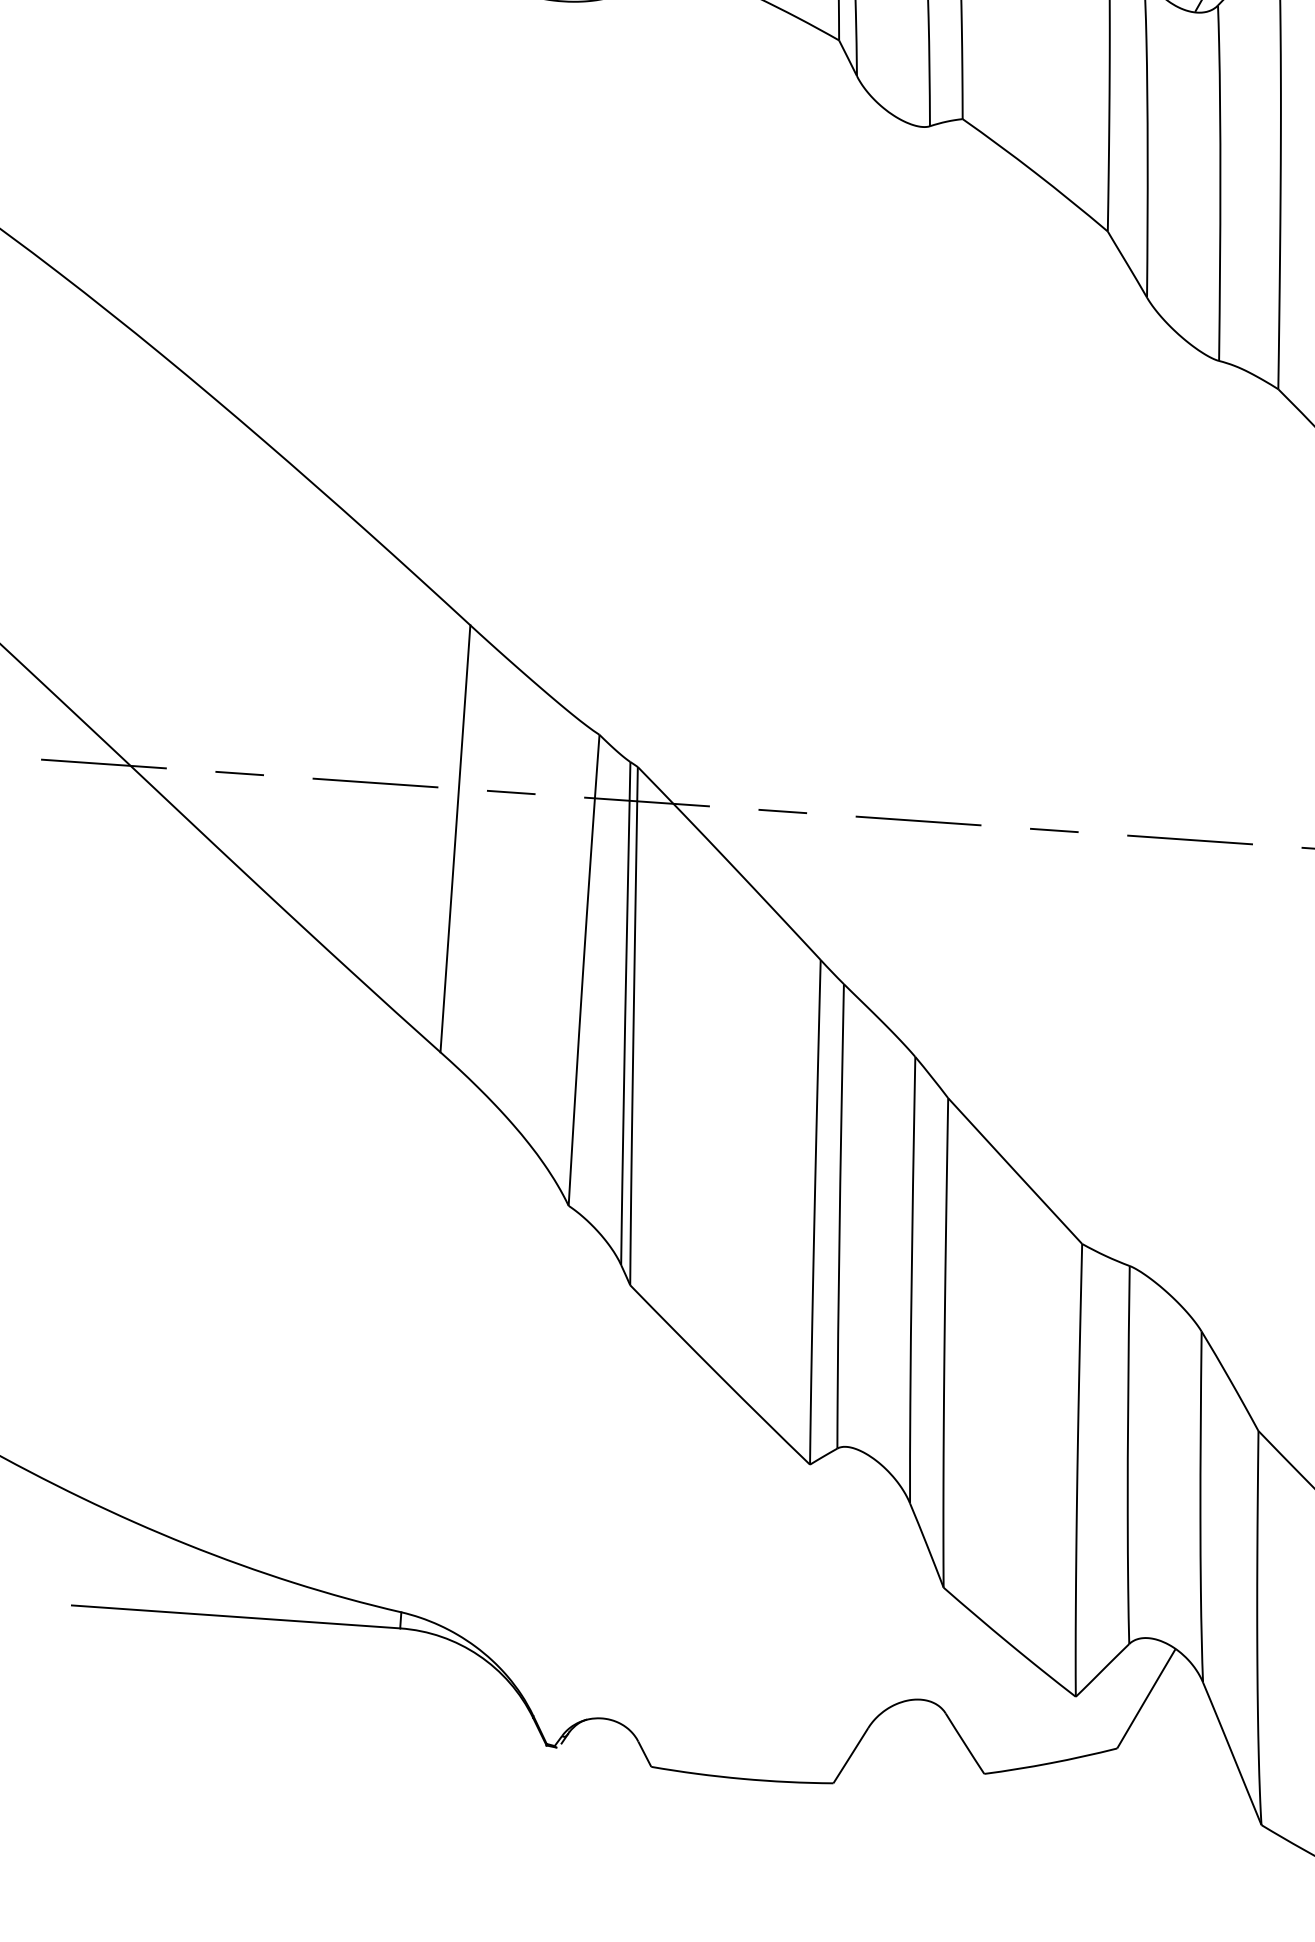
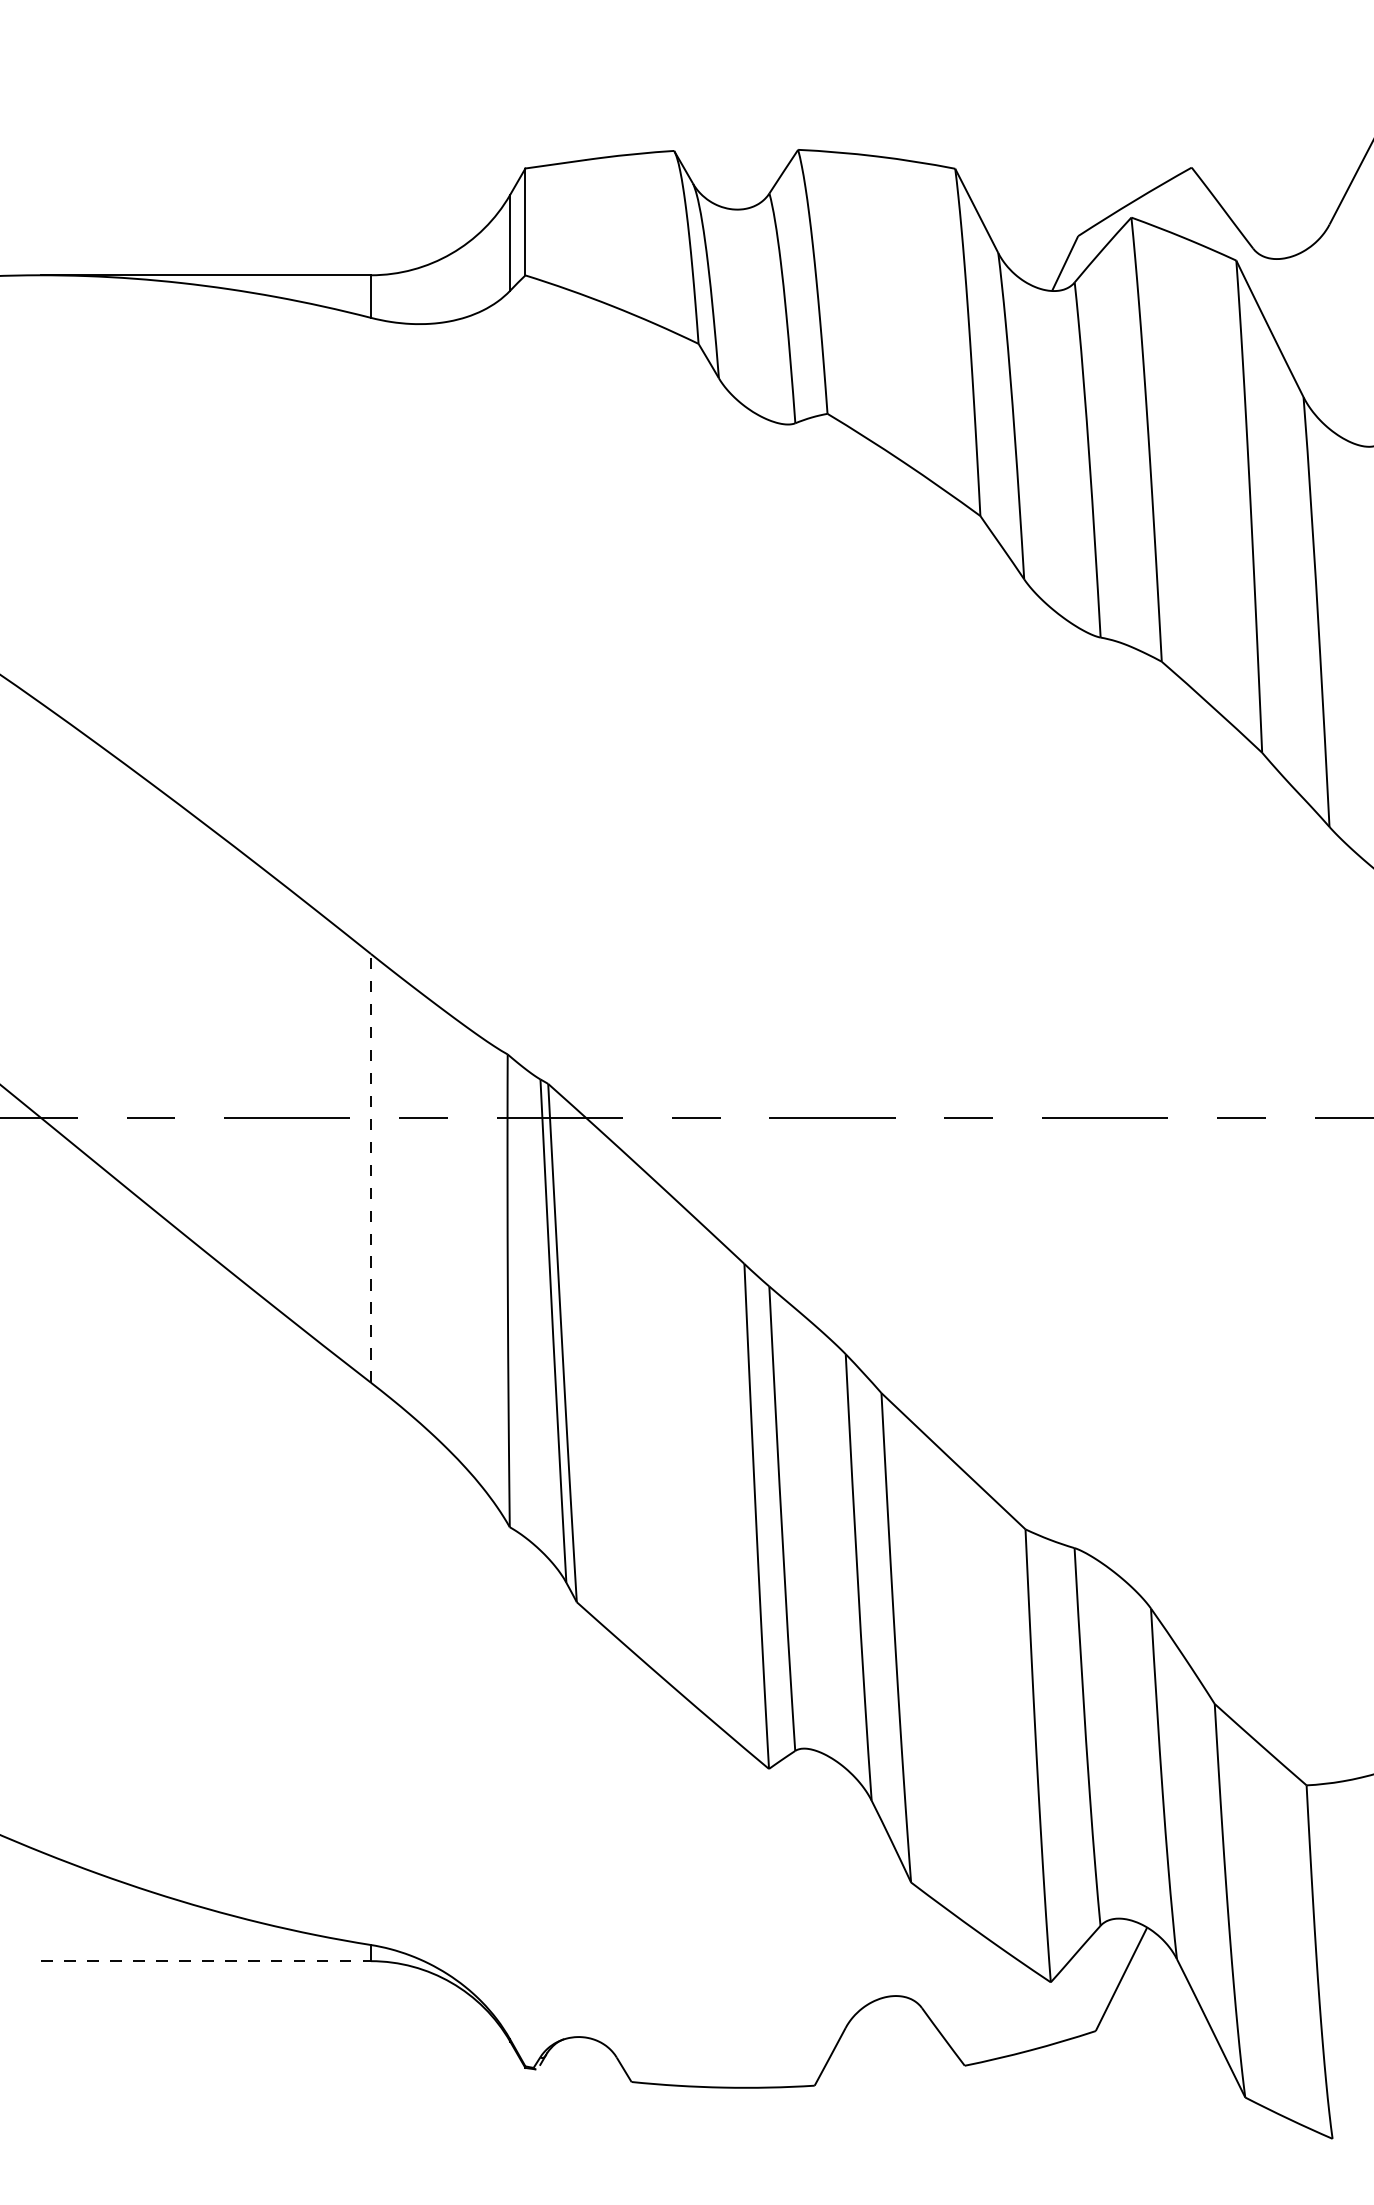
line: (455, 837) -> (370, 1167), solid -> dashed
line: (236, 1617) -> (206, 1961), solid -> dashed

